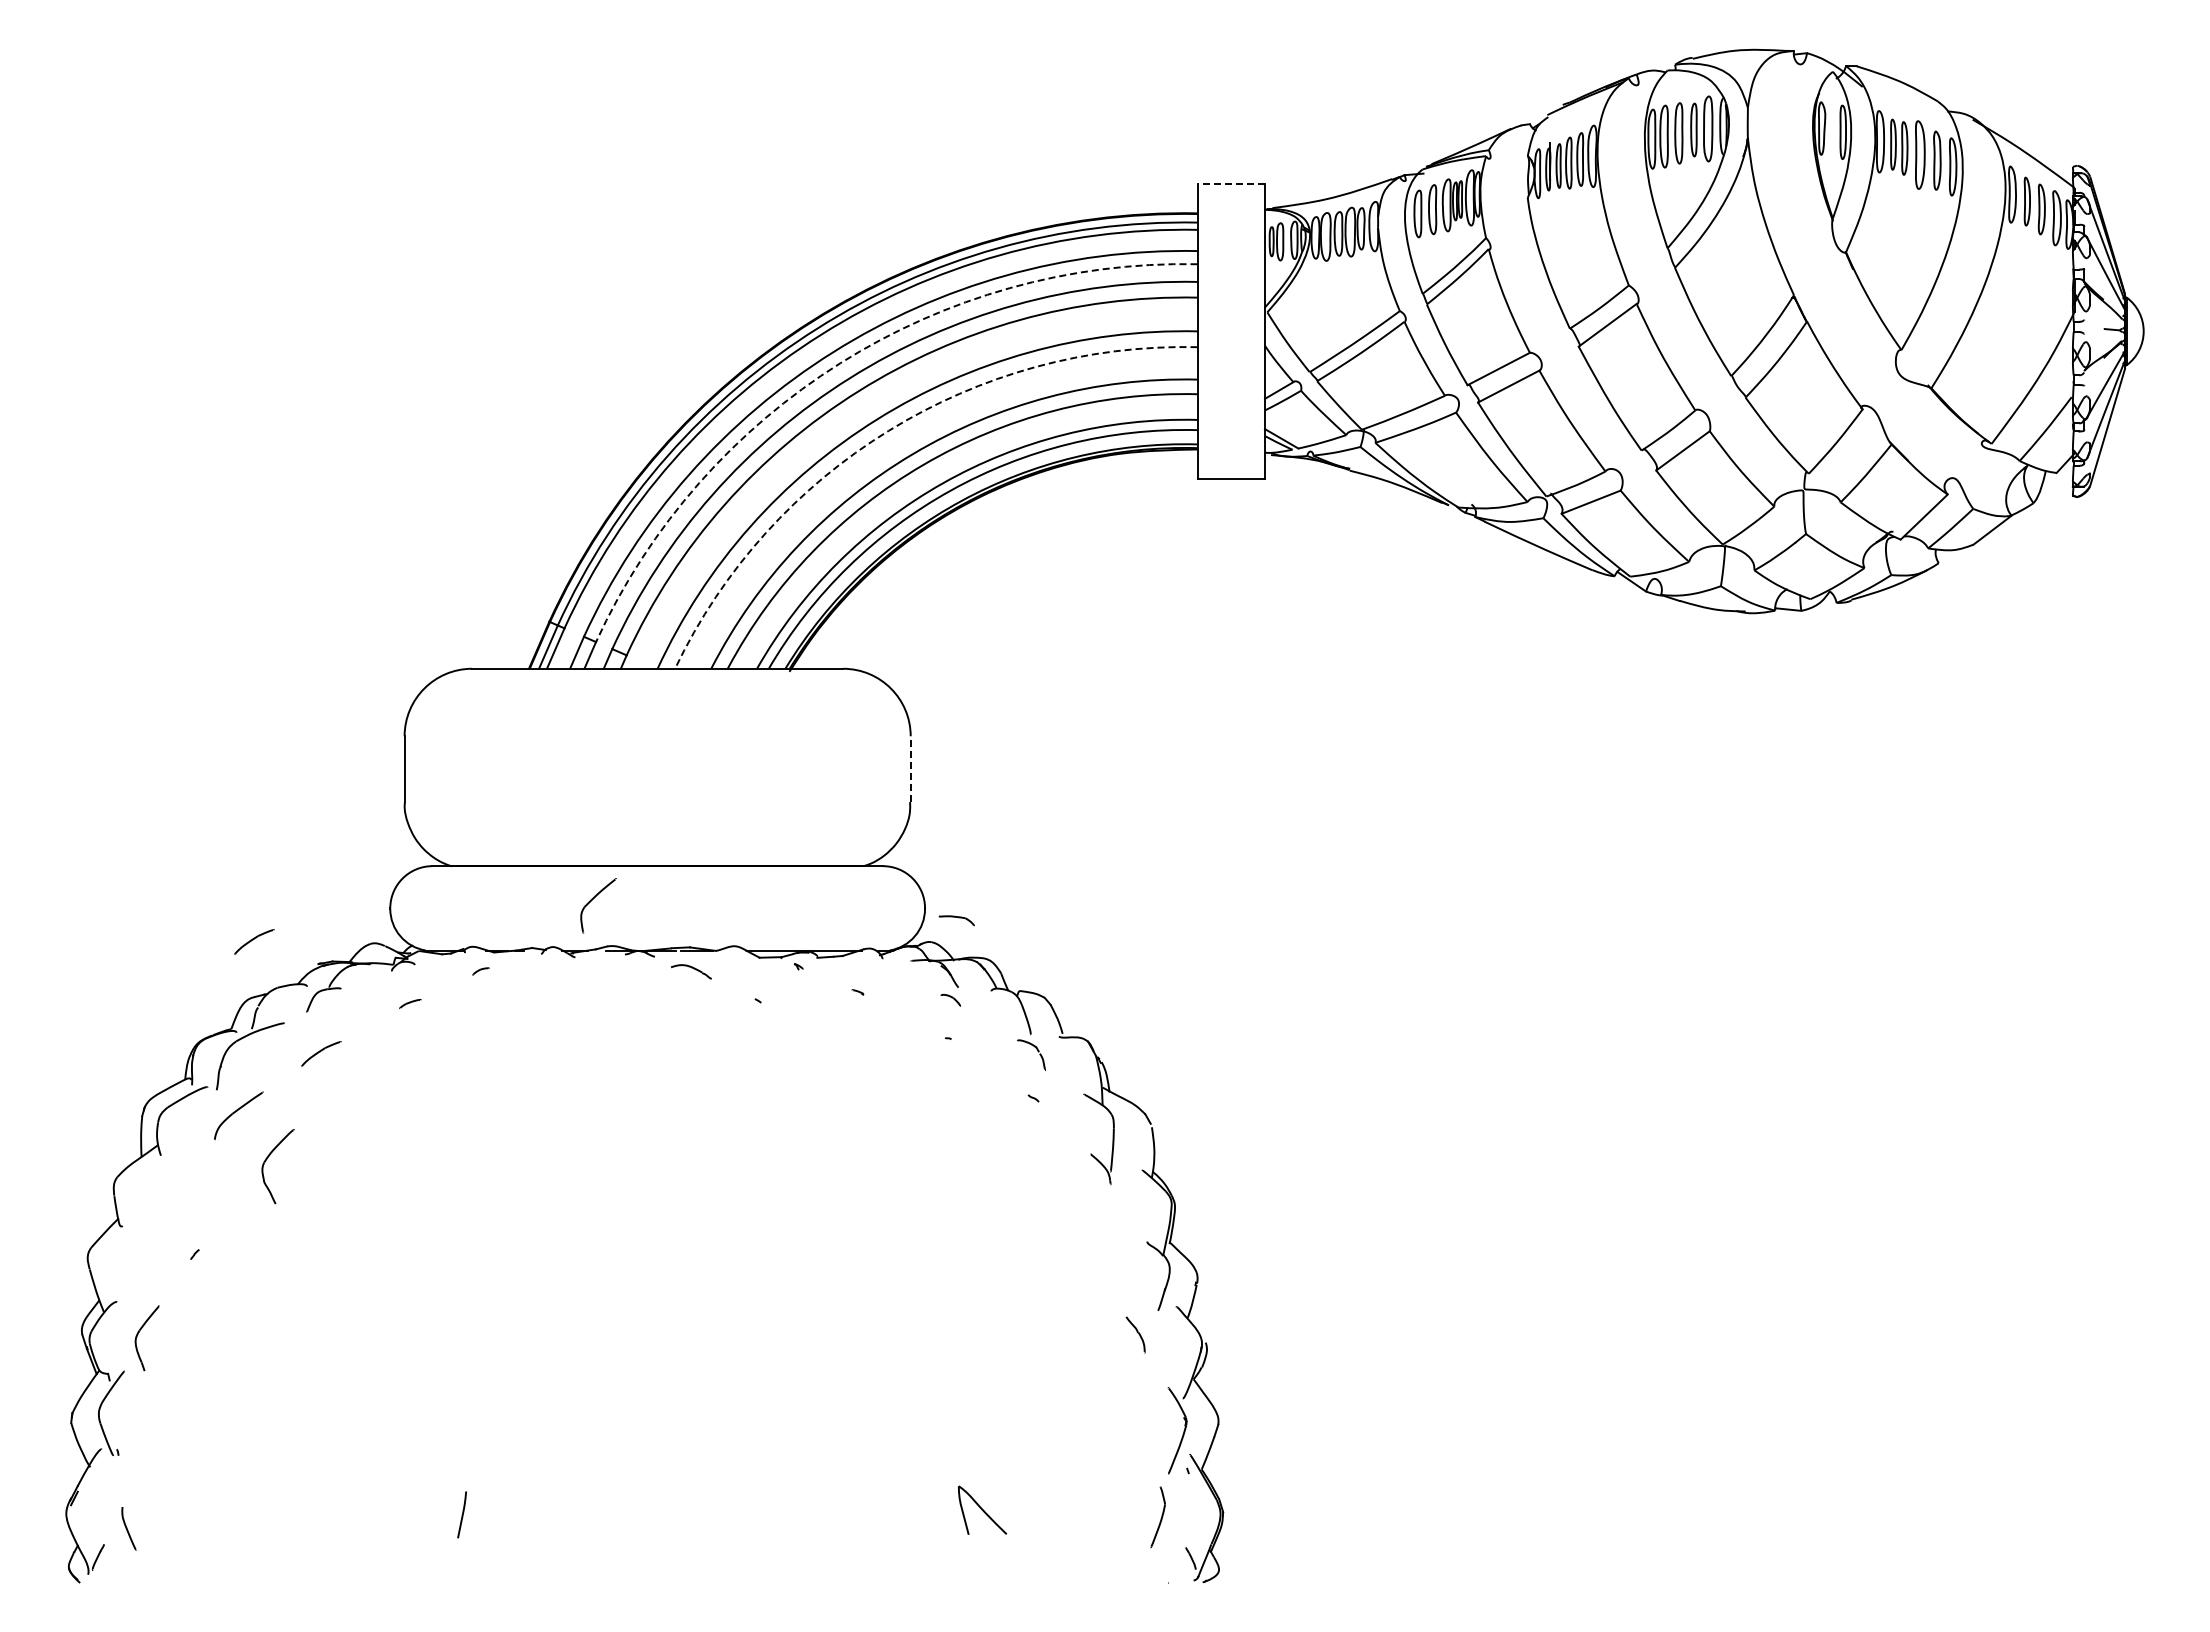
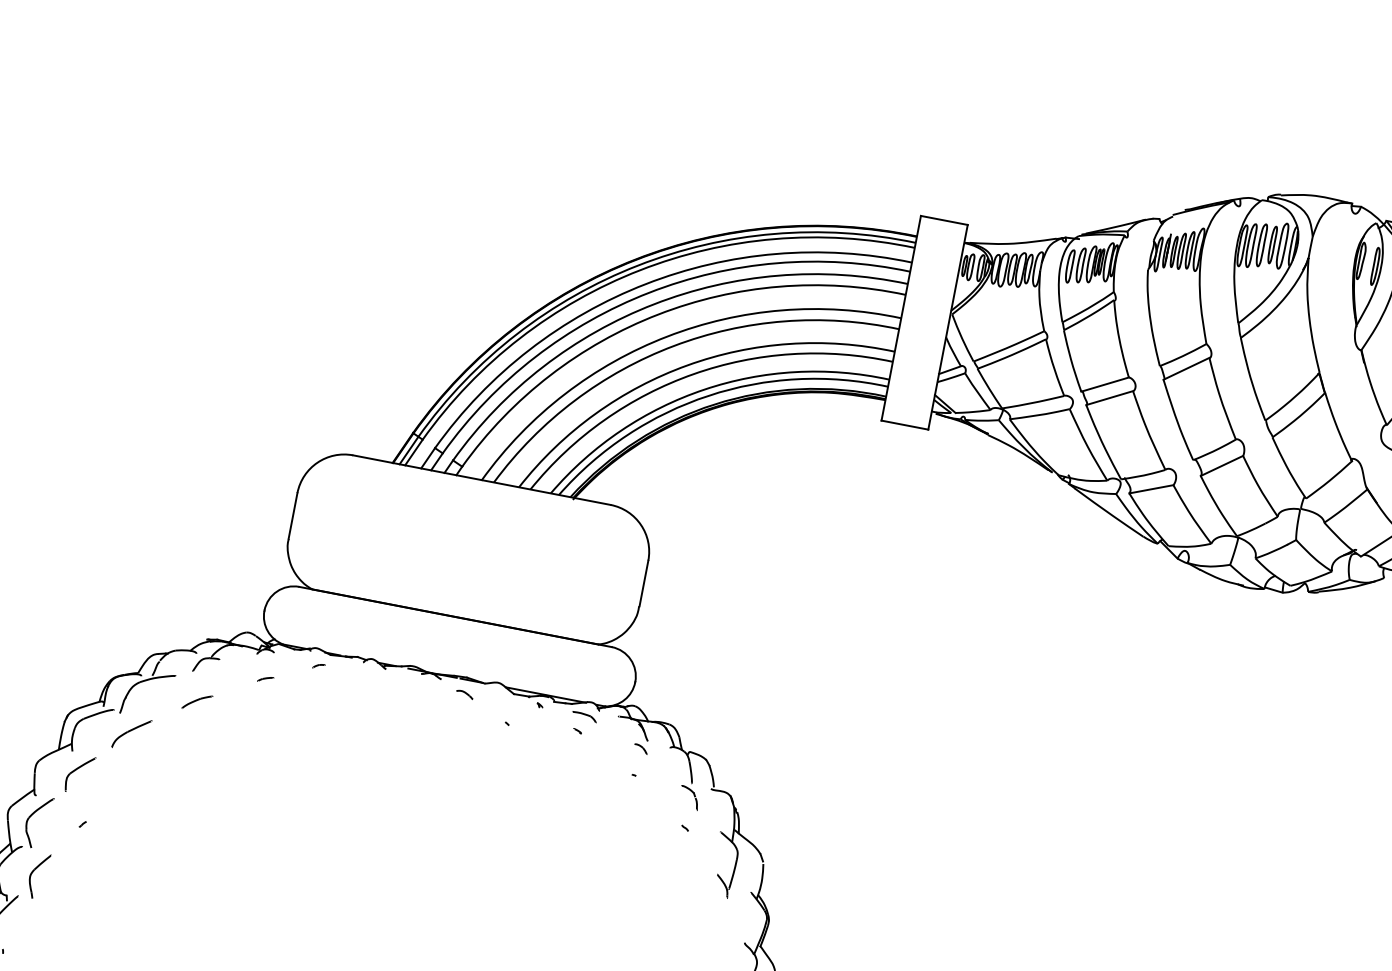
line: (1231, 183) -> (944, 220), dashed -> solid
arc: (840, 363) -> (649, 292), dashed -> solid
arc: (888, 430) -> (673, 345), dashed -> solid
line: (910, 769) -> (643, 583), dashed -> solid
part: (593, 899) -> (77, 769), moved
part: (956, 920) -> (584, 716), moved
part: (254, 941) -> (165, 615), removed
part: (691, 971) -> (464, 694), size x0.62
part: (267, 1159) -> (31, 816), moved

